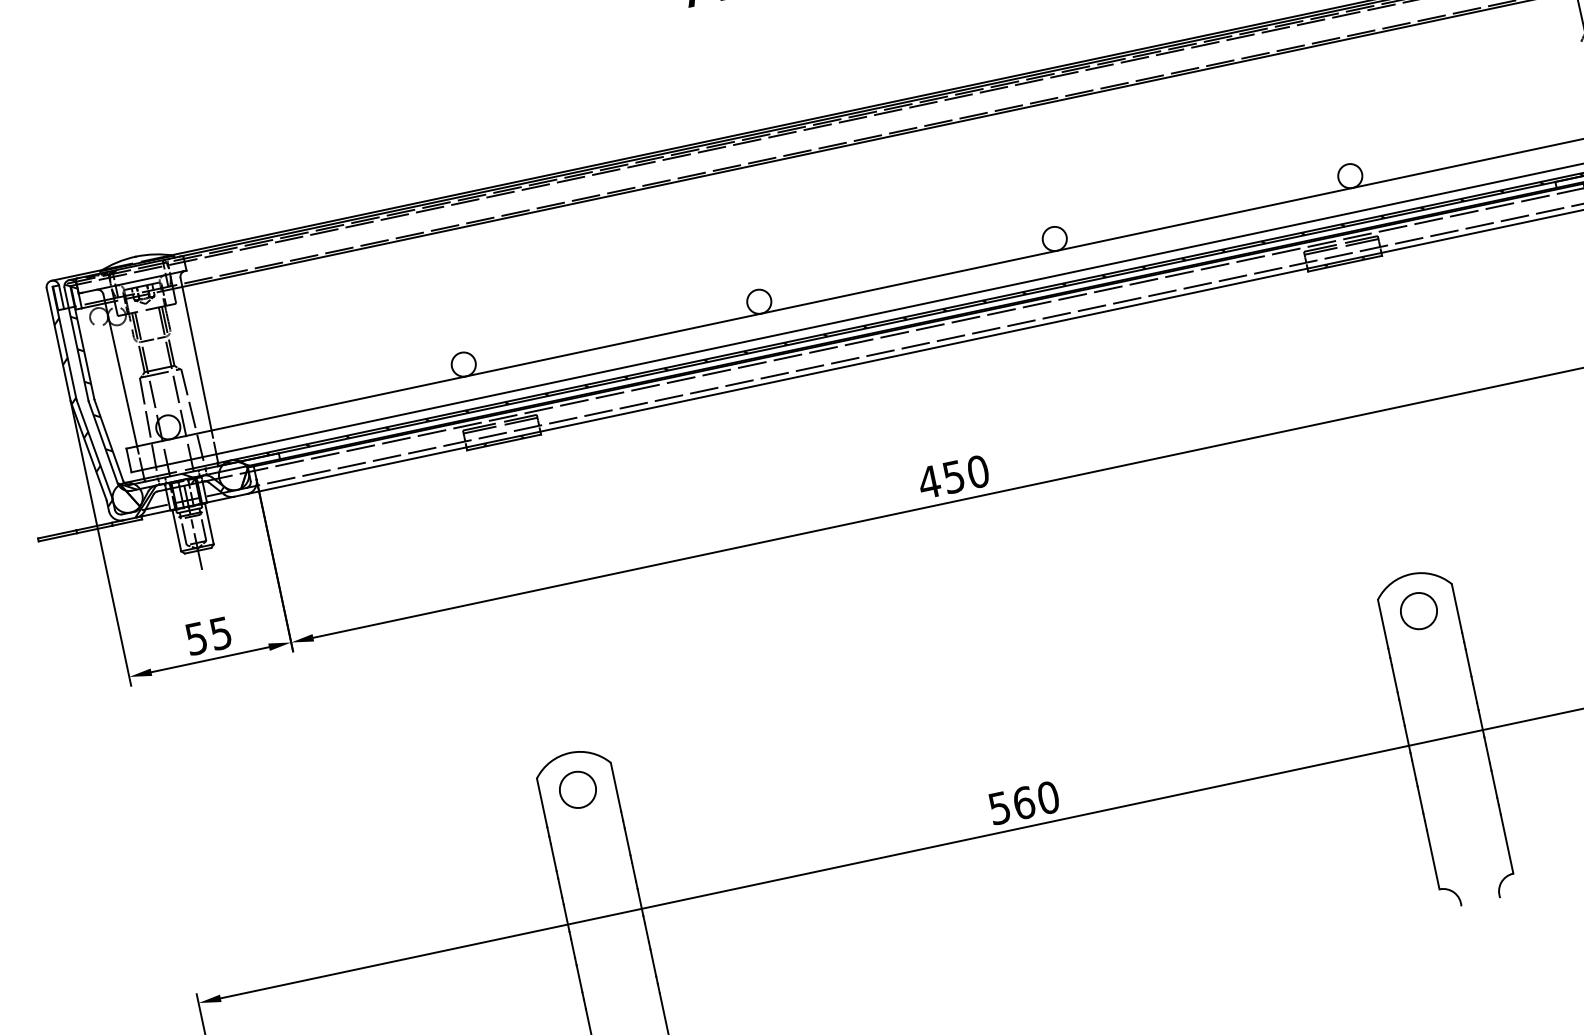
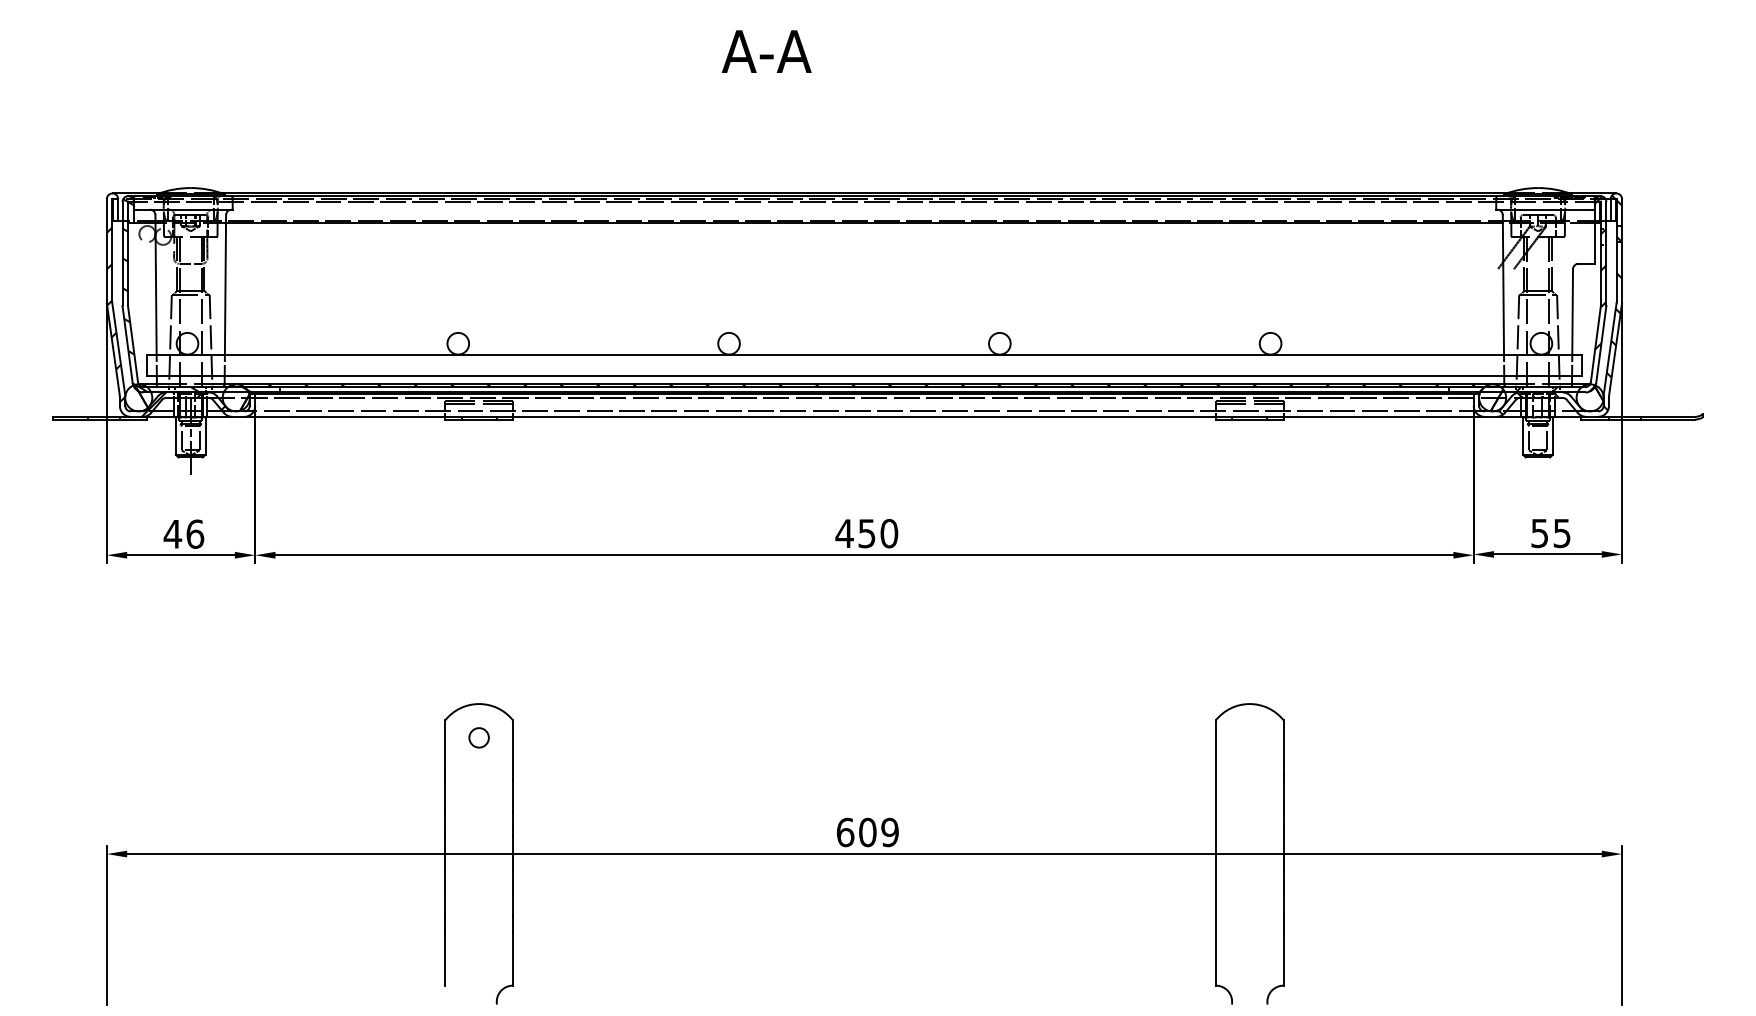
circle: (1418, 610) -> (1249, 737), removed
text: (207, 635) -> (183, 533), 55 -> 46
circle: (577, 789) -> (478, 737), size x0.6
text: (1023, 803) -> (867, 832), 560 -> 609

